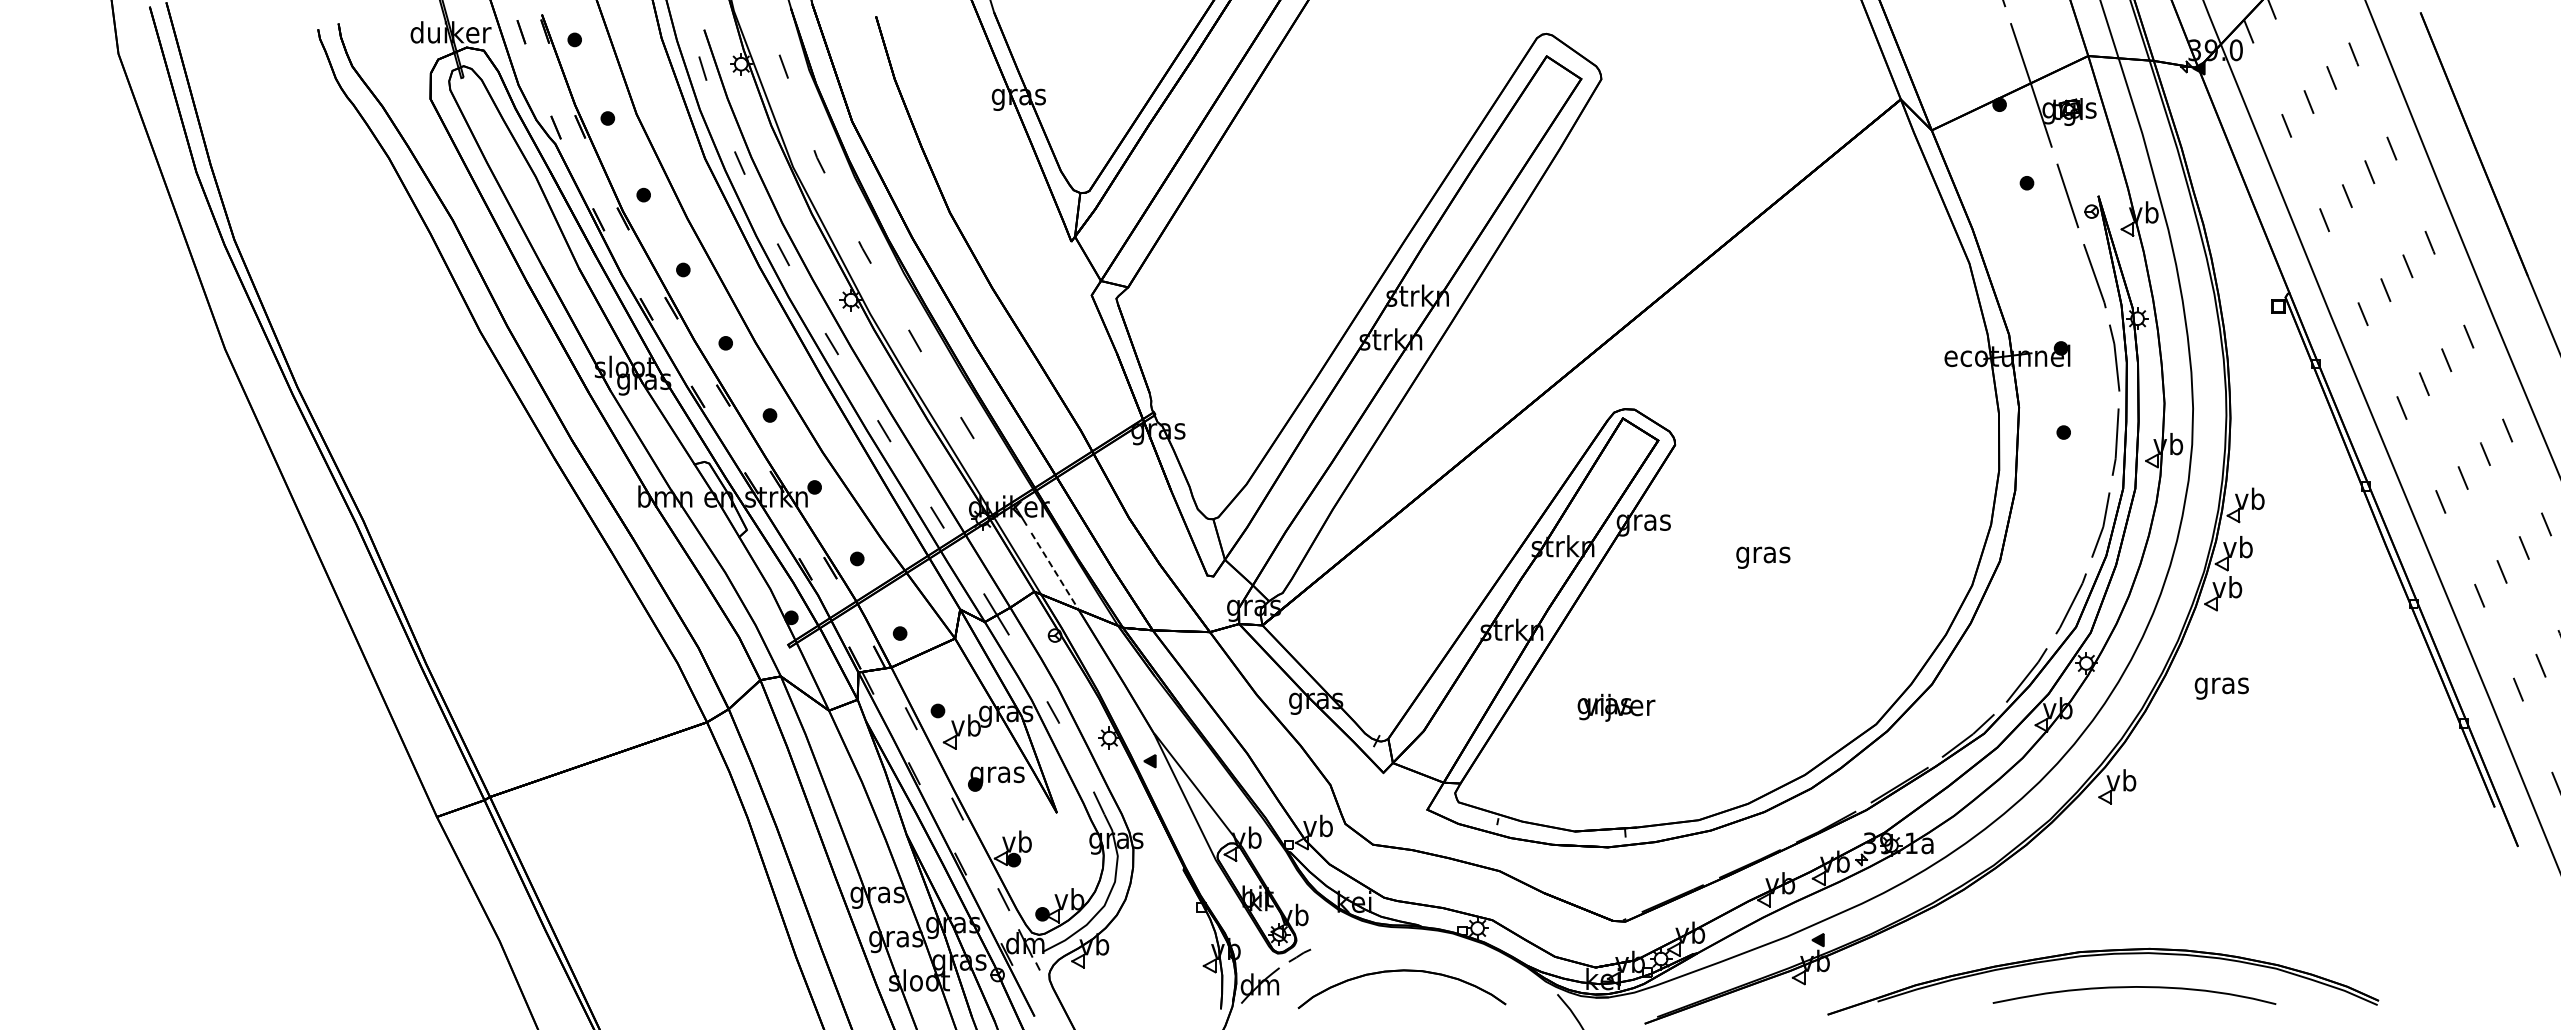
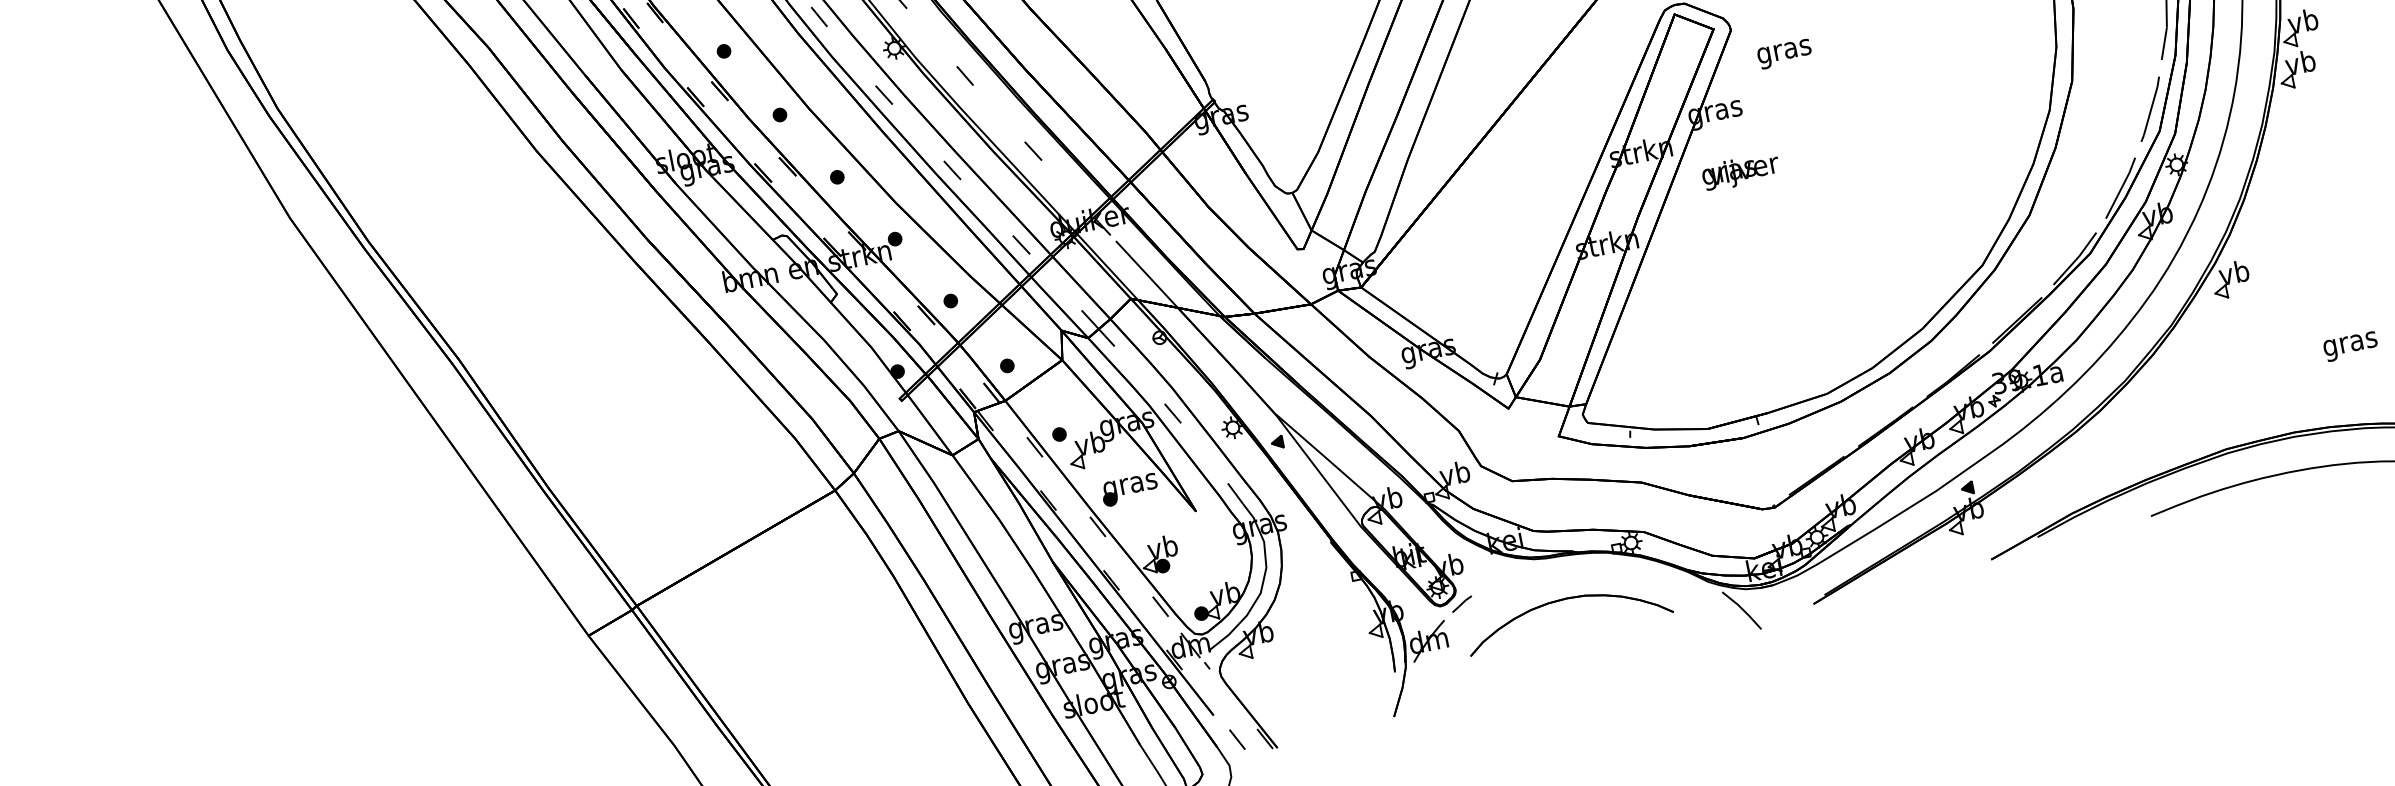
text: (1763, 557) -> (1784, 53), moved
line: (1055, 571) -> (1147, 274), dashed -> solid
text: (2221, 688) -> (2350, 346), moved
text: (1616, 707) -> (1740, 171), moved

